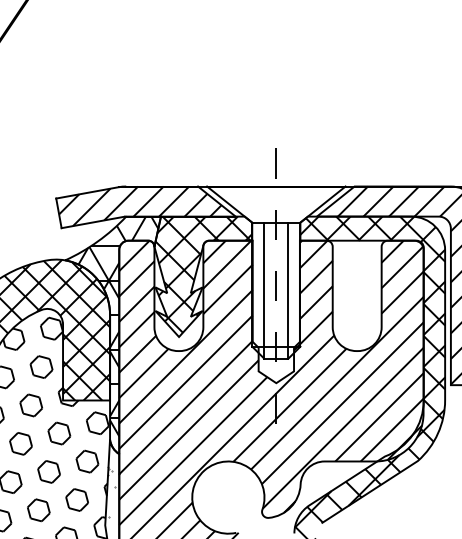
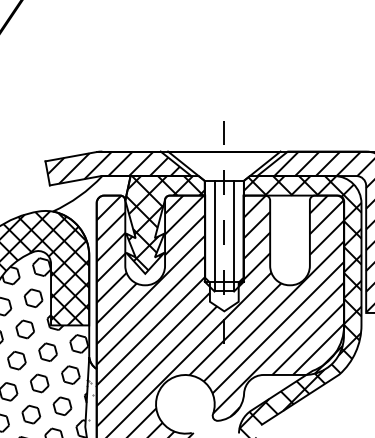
hatch: (118, 334) -> (96, 271), removed

